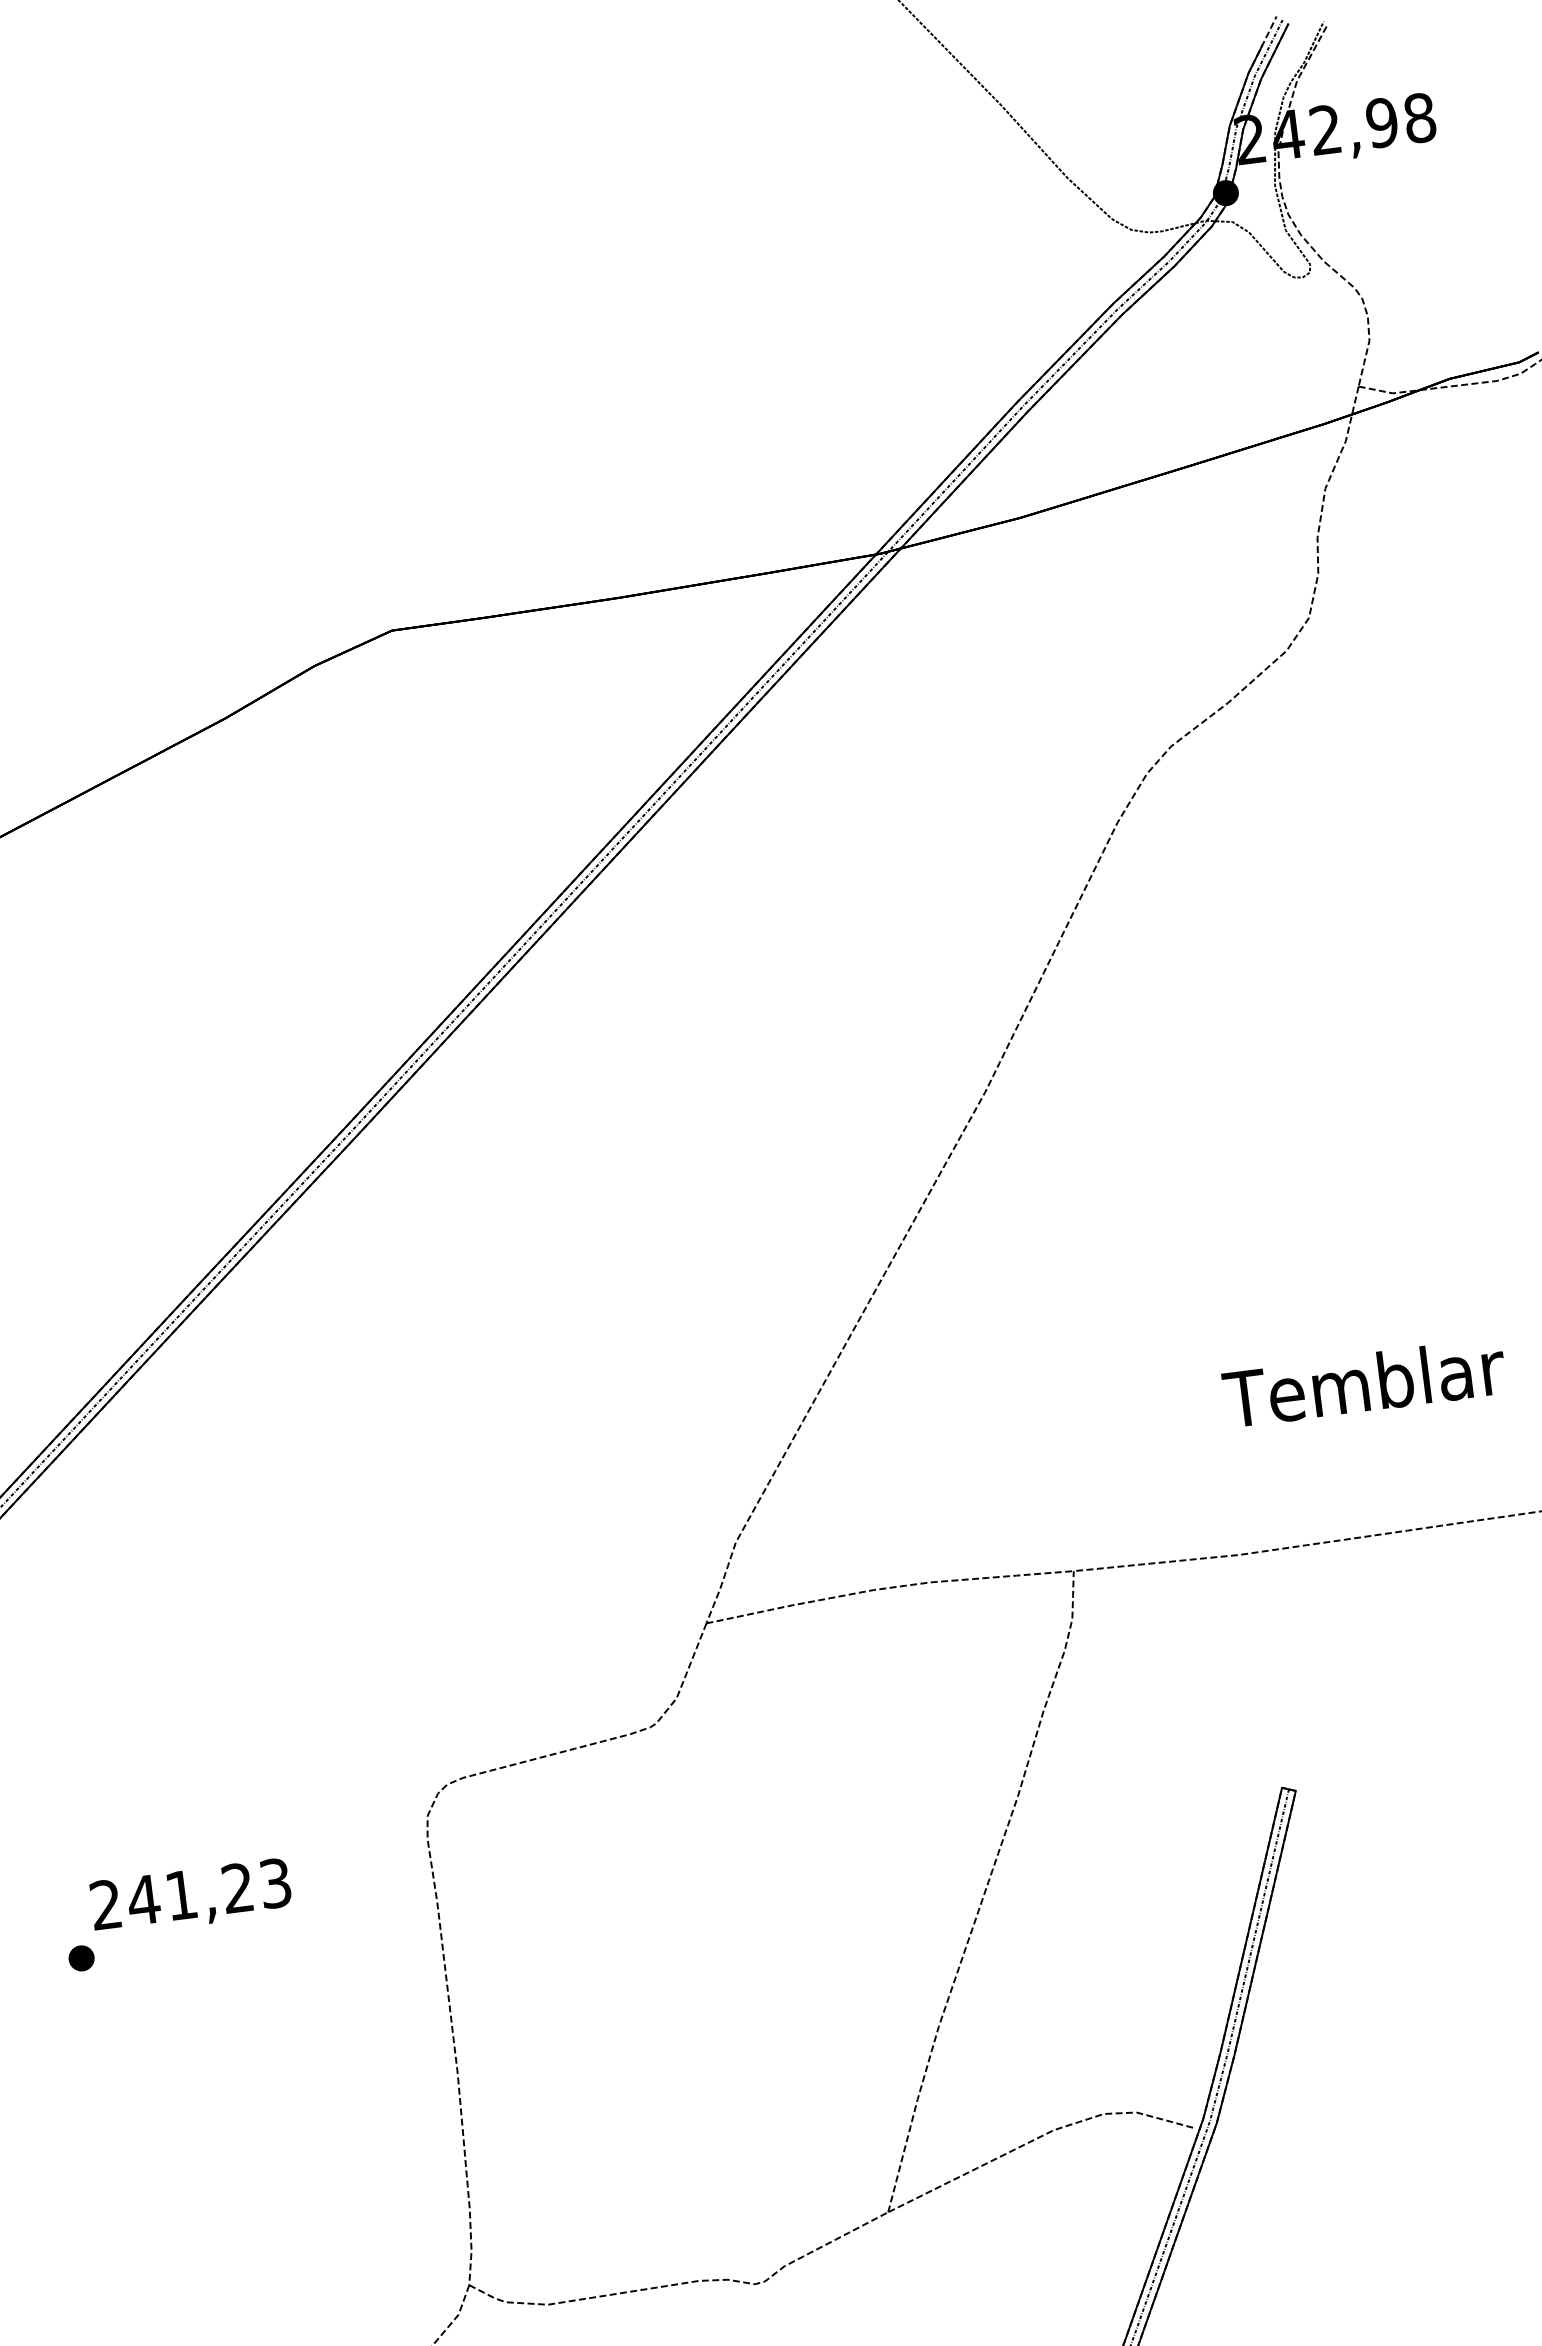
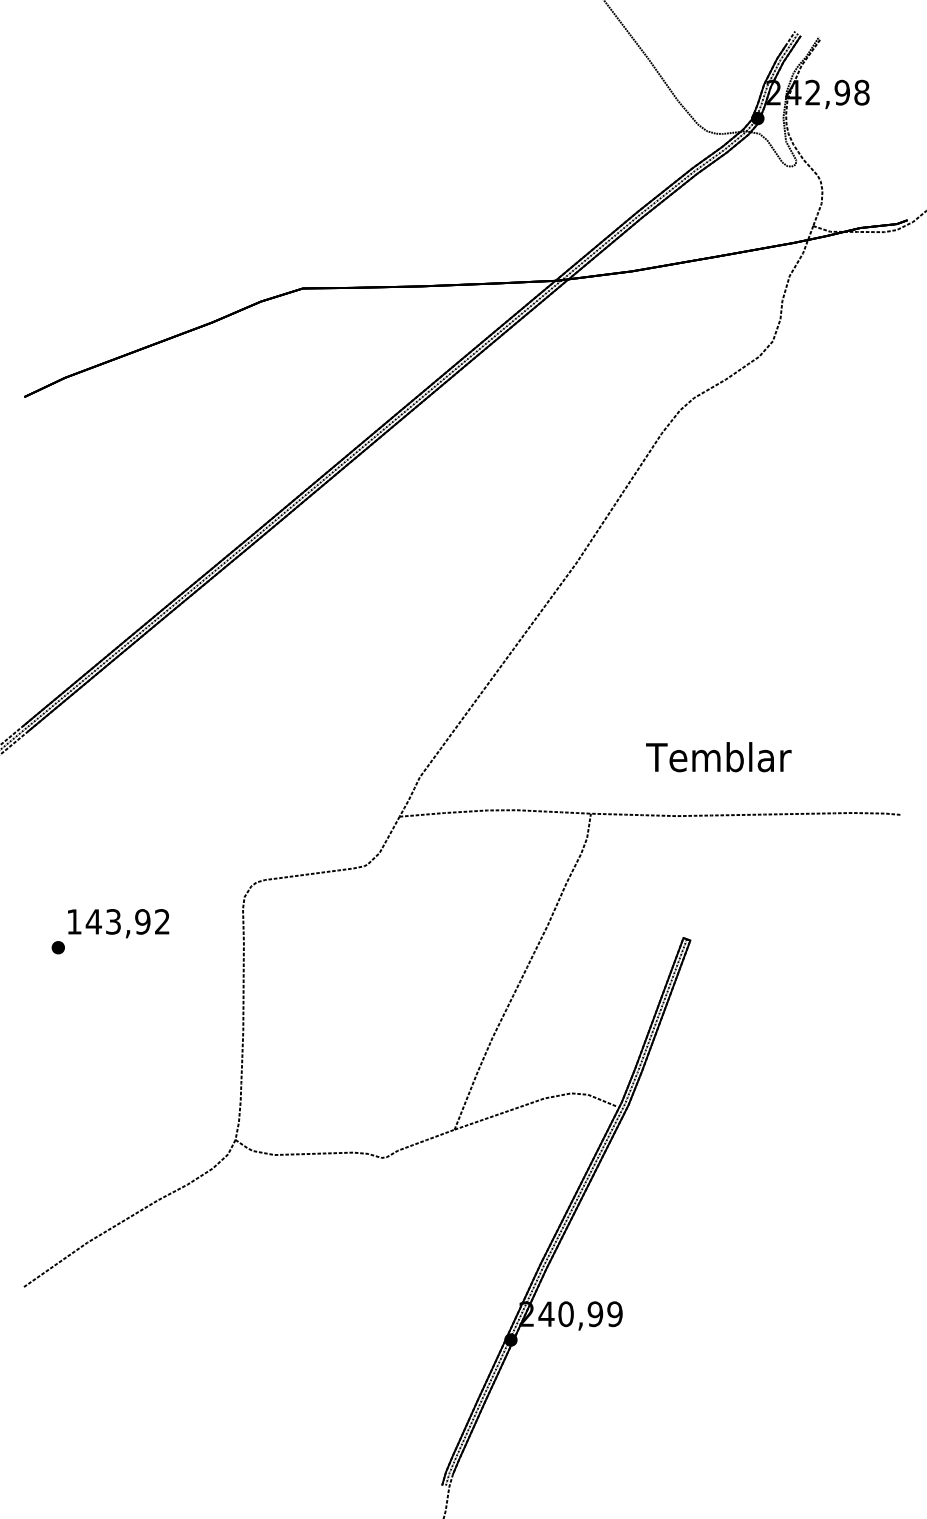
text: (1363, 1383) -> (718, 757), moved
text: (189, 1893) -> (117, 921), 241,23 -> 143,92

